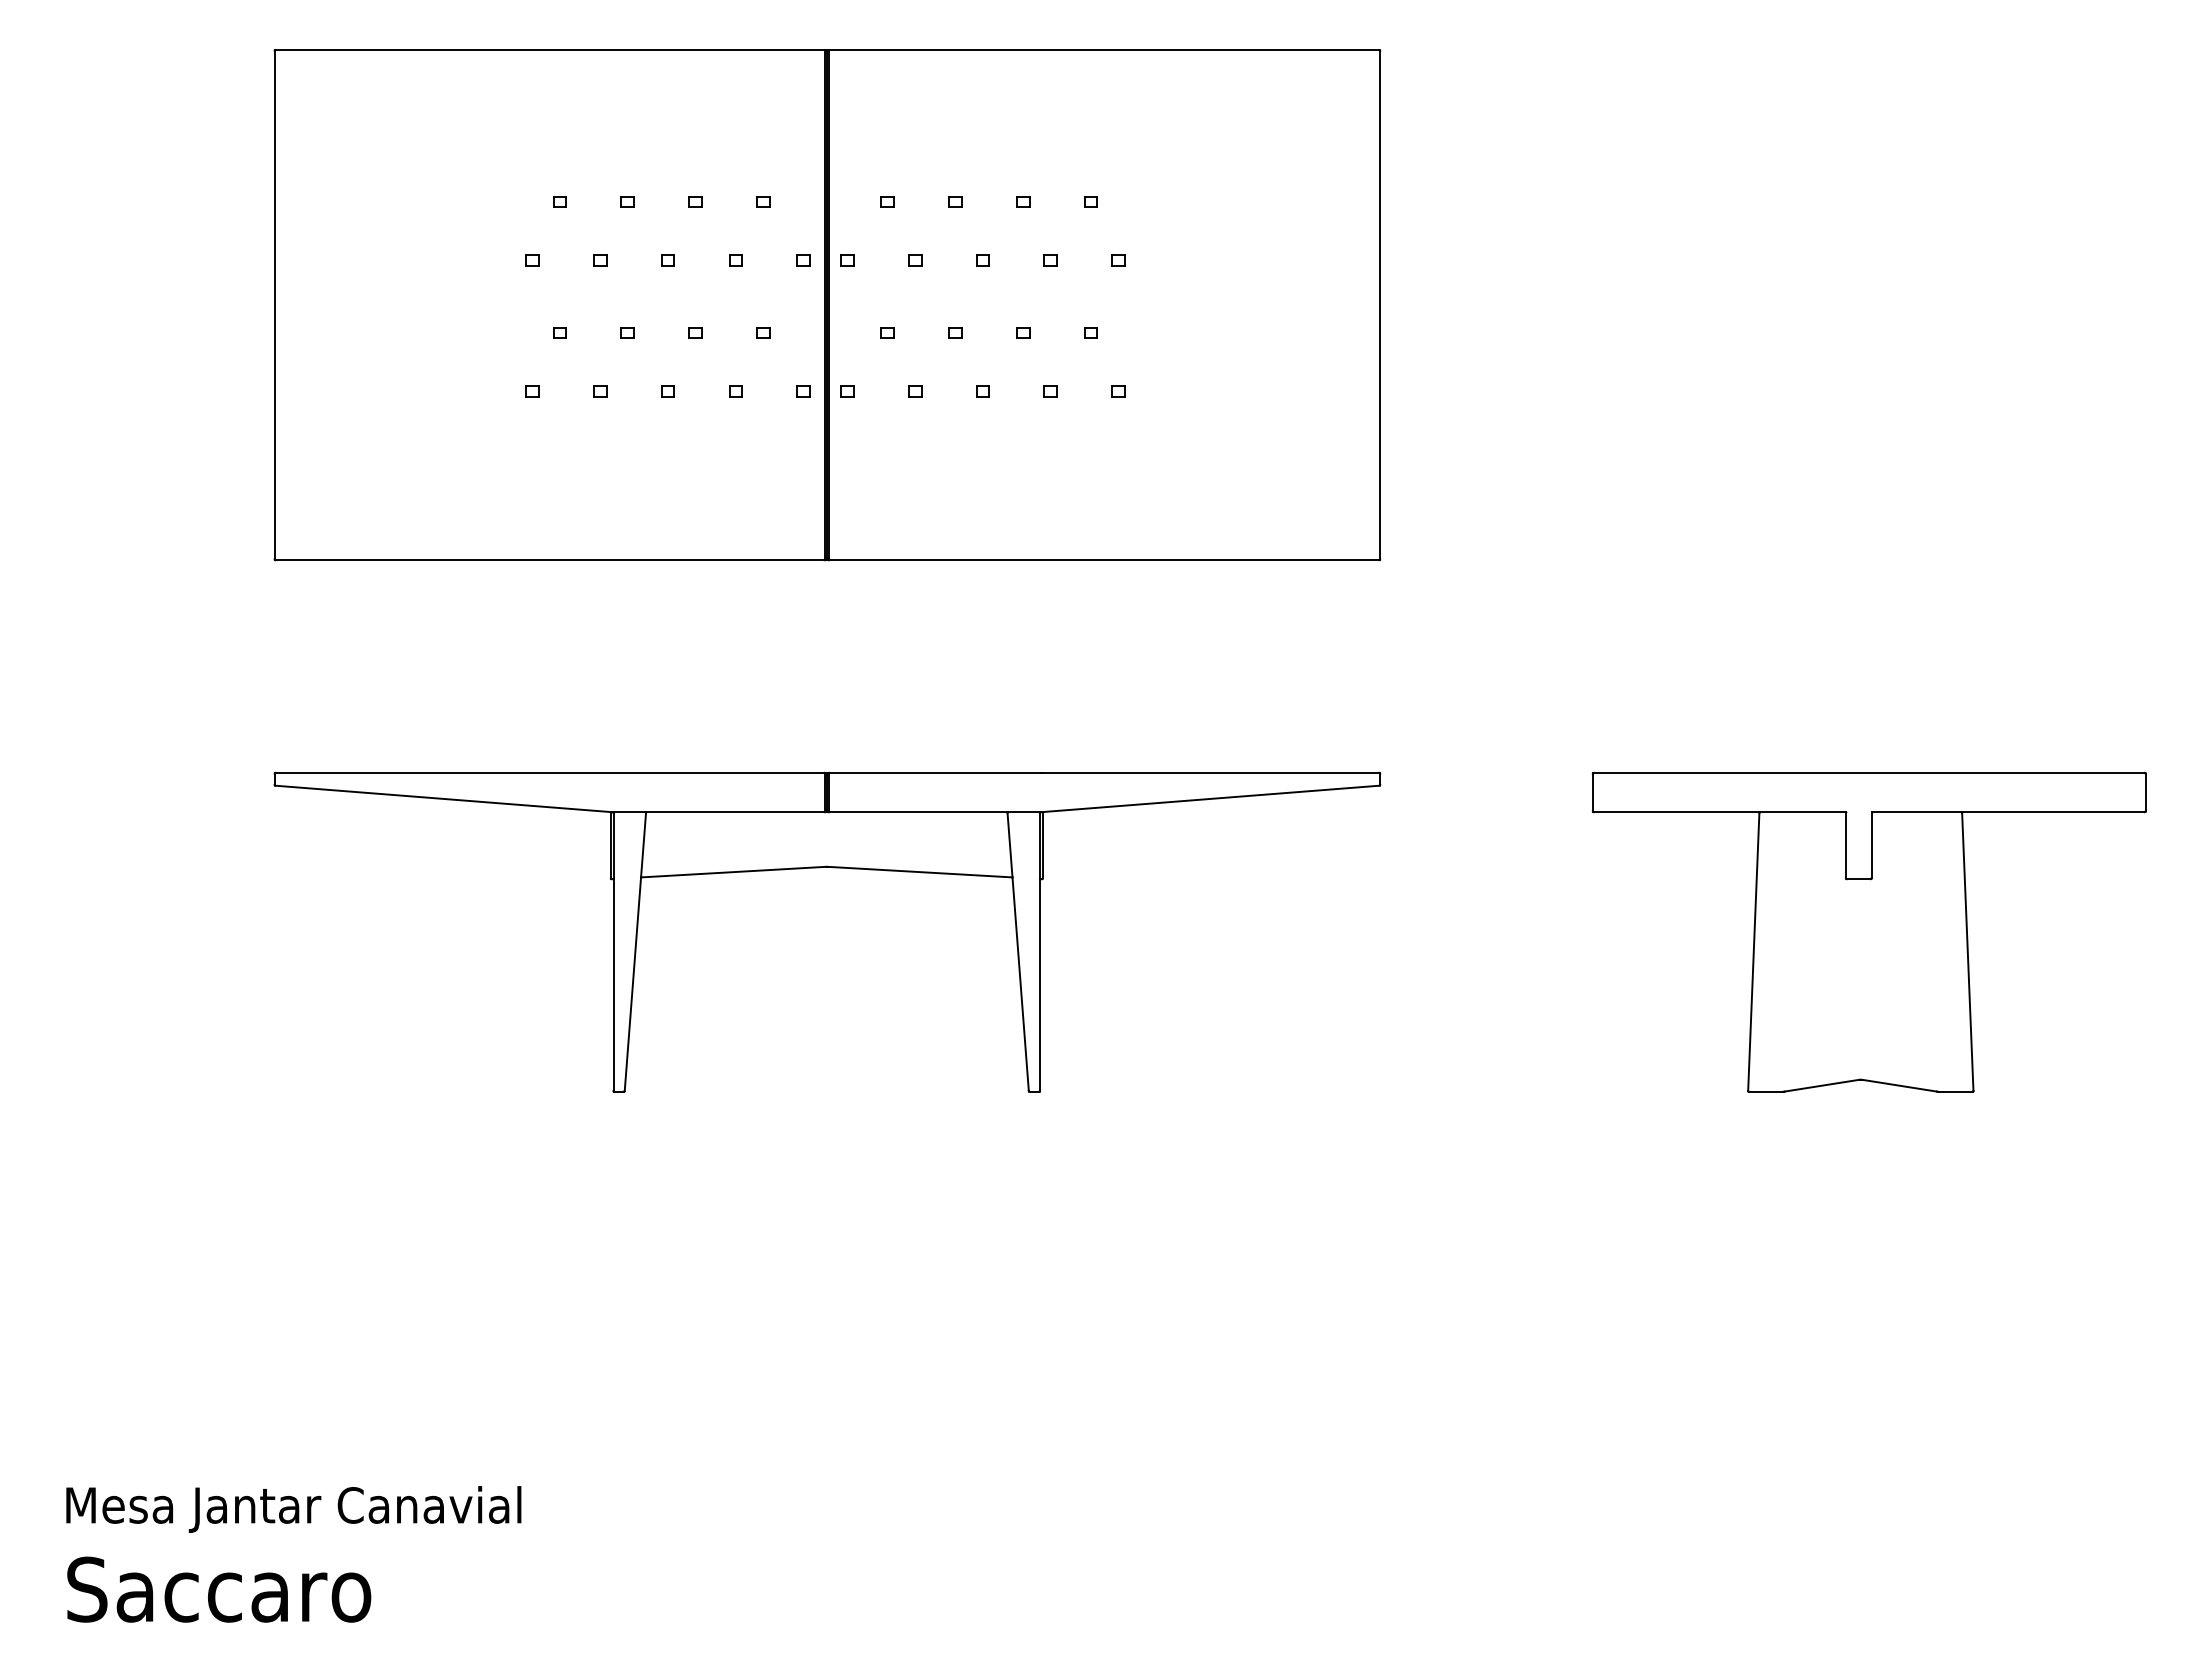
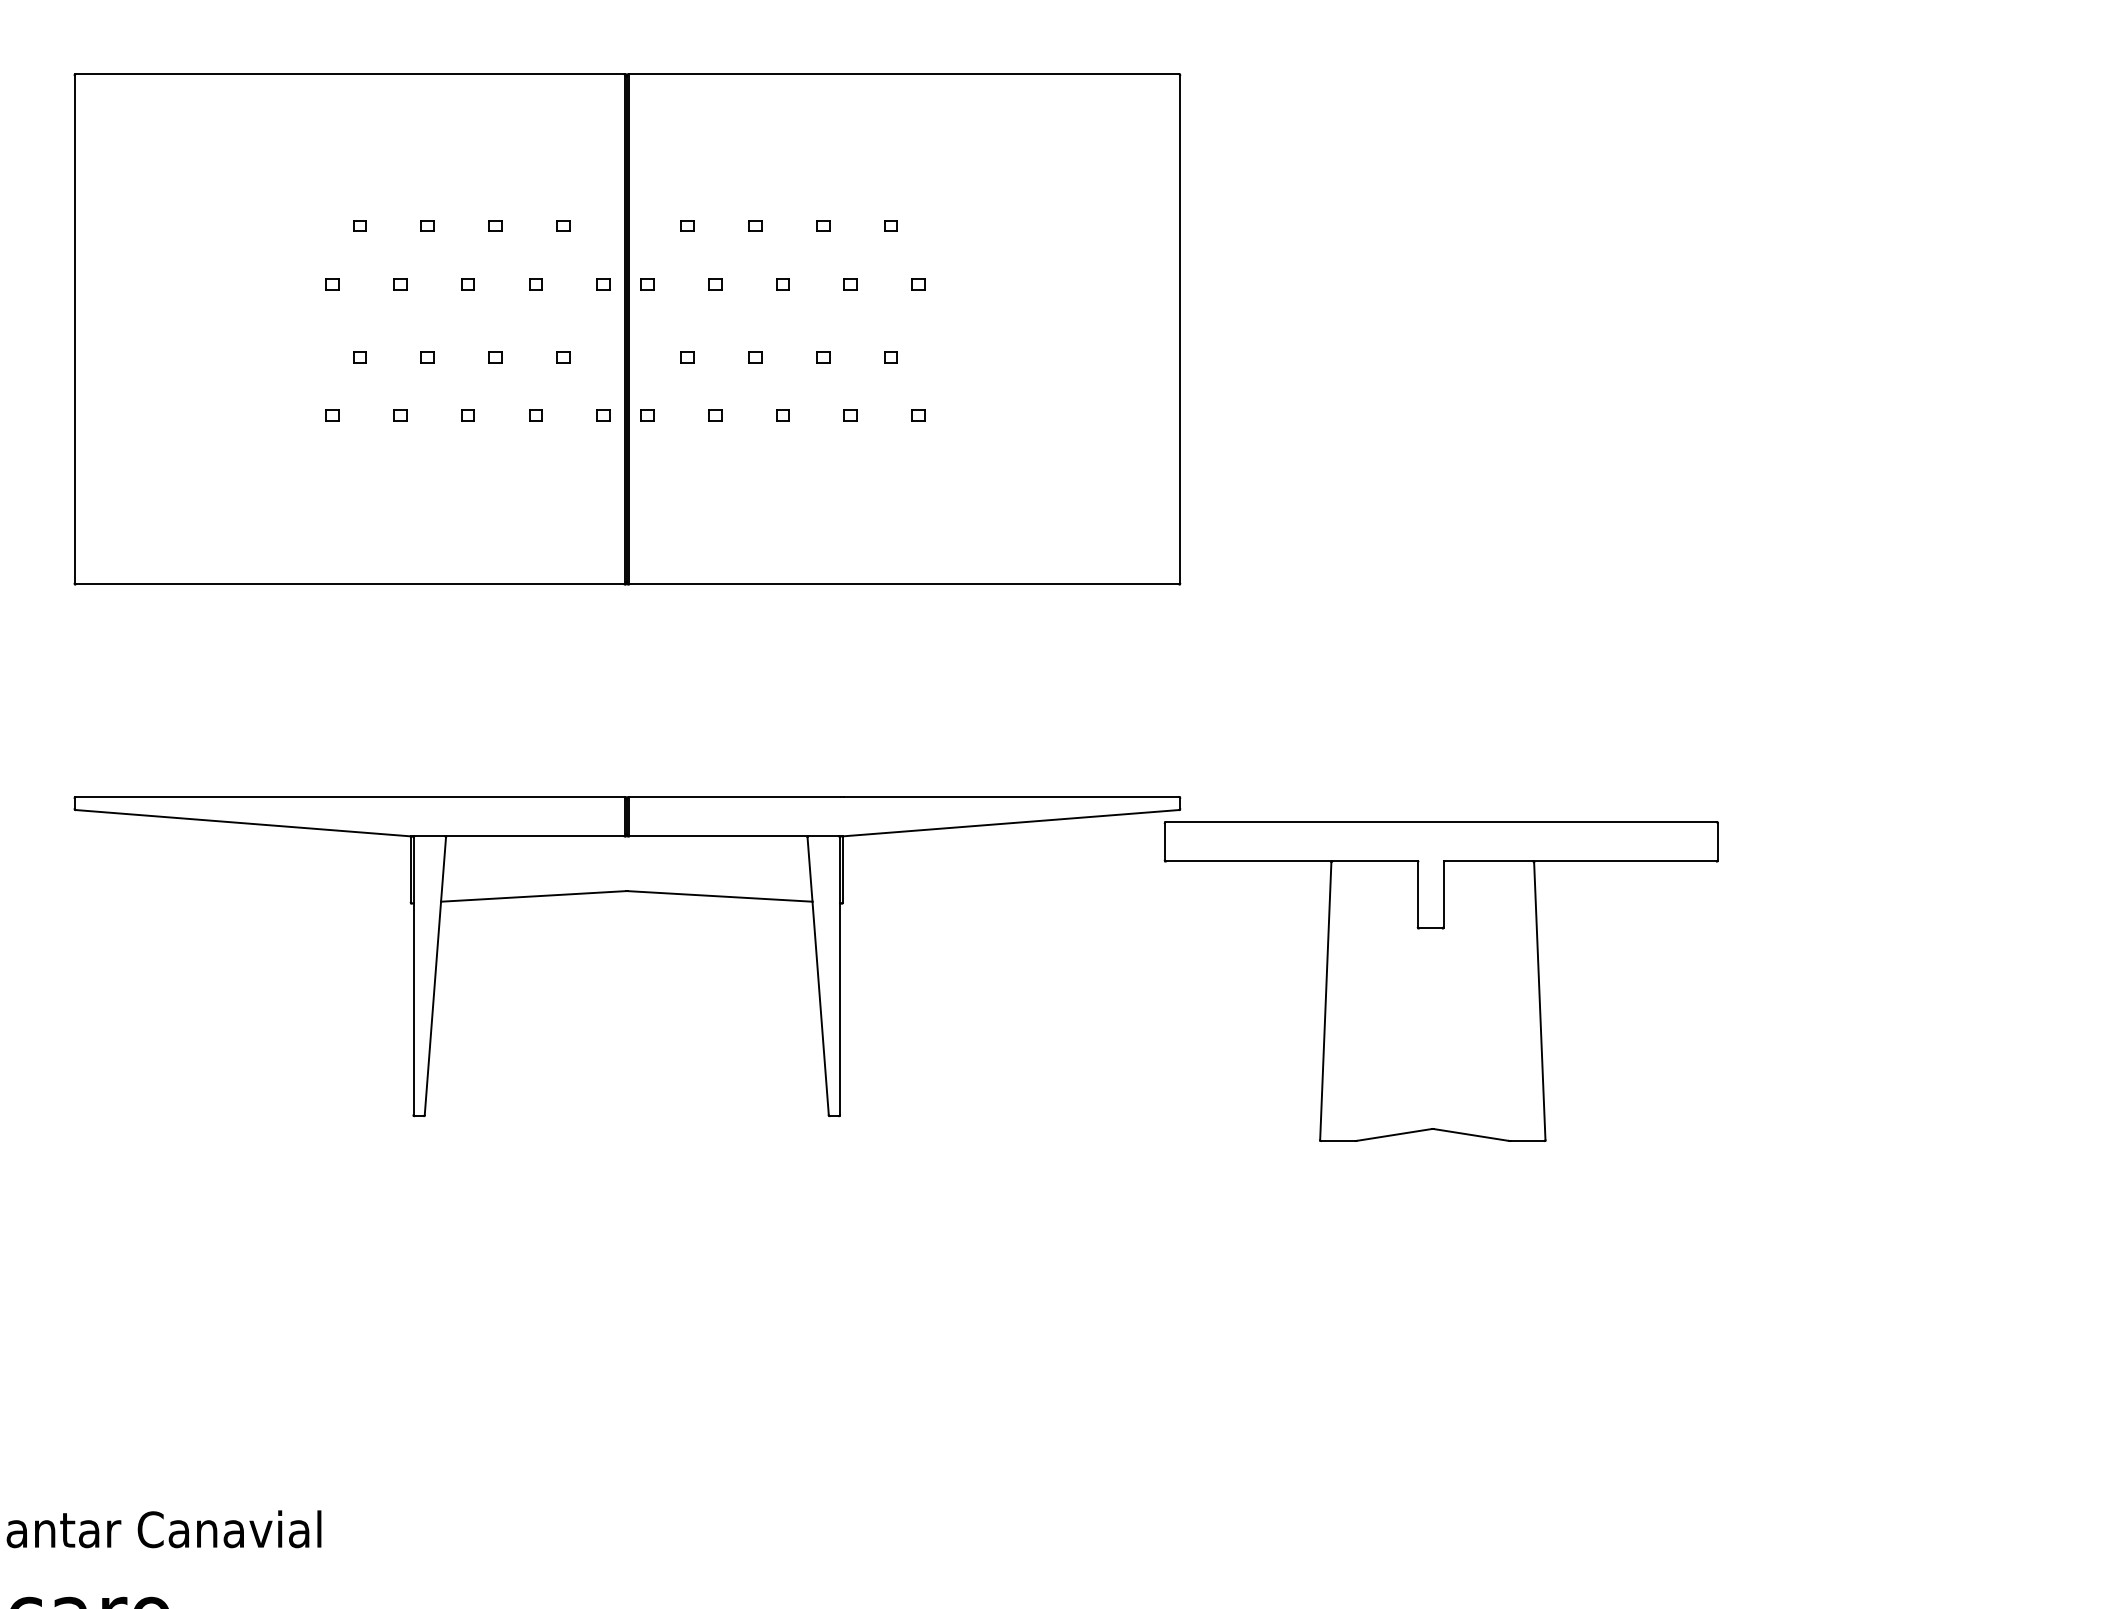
part: (1868, 931) -> (1440, 980), moved

